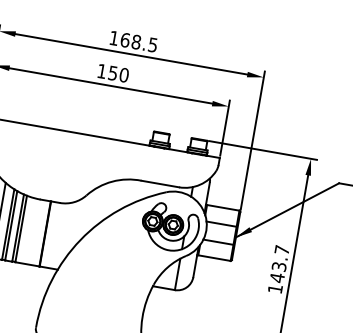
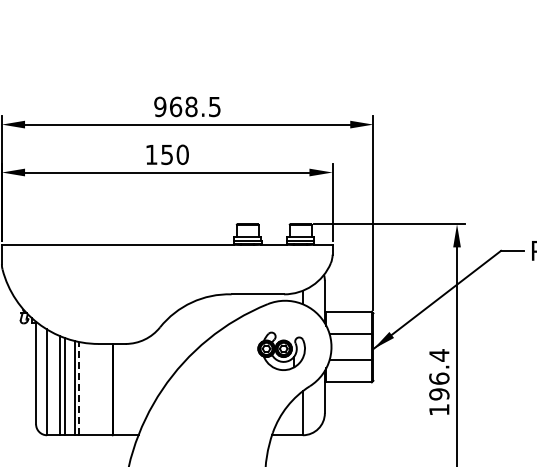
text: (114, 38) -> (160, 106), 168.5 -> 968.5
part: (170, 227) -> (281, 351), size x0.6
line: (21, 228) -> (79, 388), solid -> dashed
text: (279, 263) -> (439, 374), 143.7 -> 196.4

